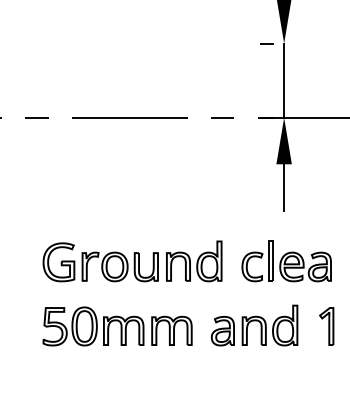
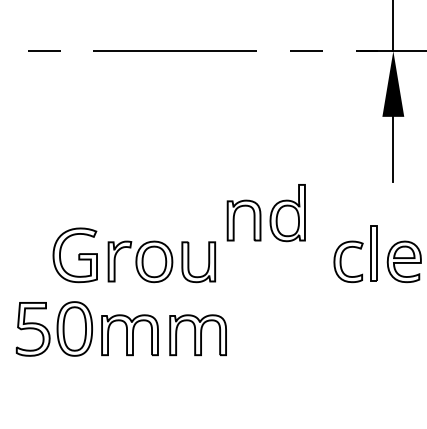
part: (194, 261) -> (266, 213), moved
part: (254, 325) -> (351, 344), removed
part: (117, 326) -> (121, 329), moved

